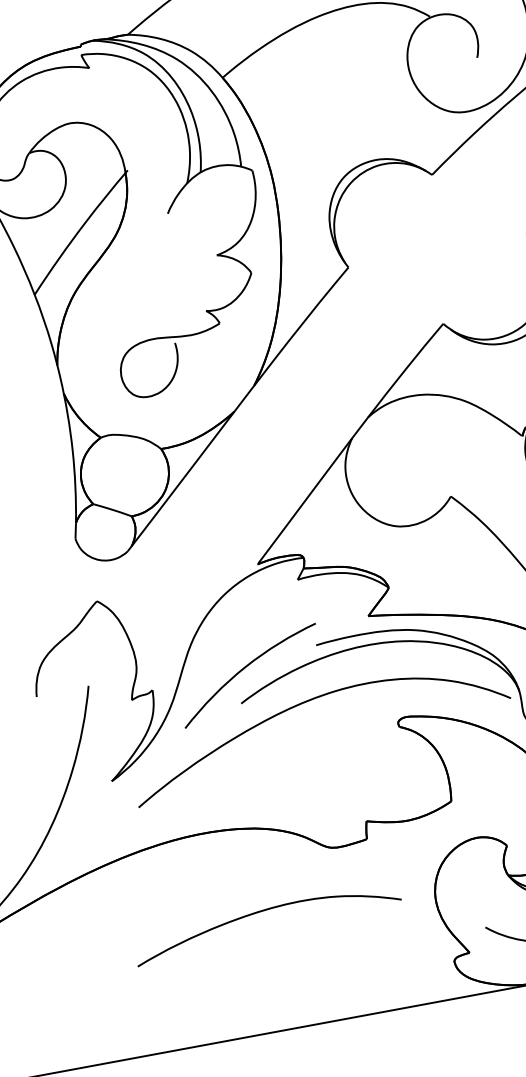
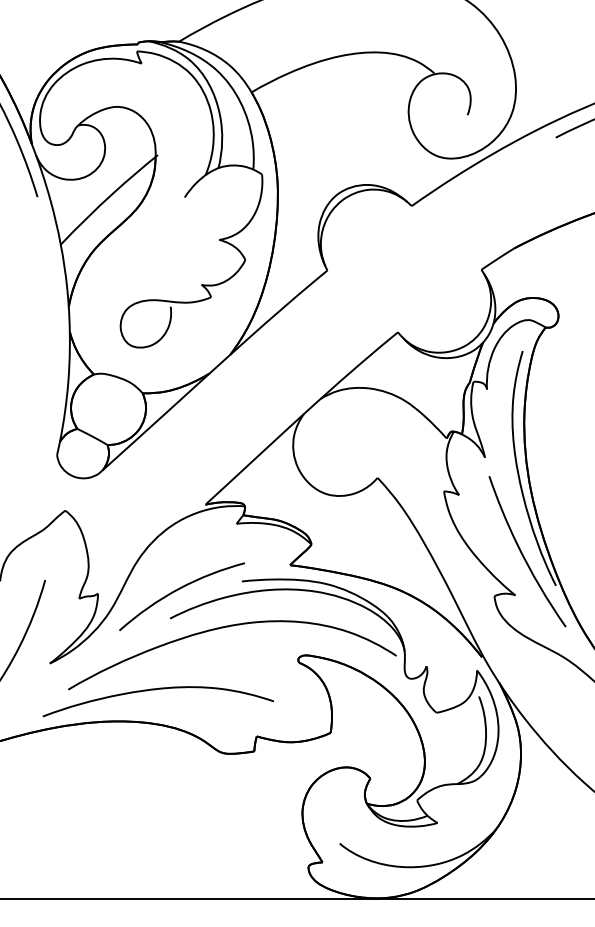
curve: (262, 912) -> (155, 690), moved

